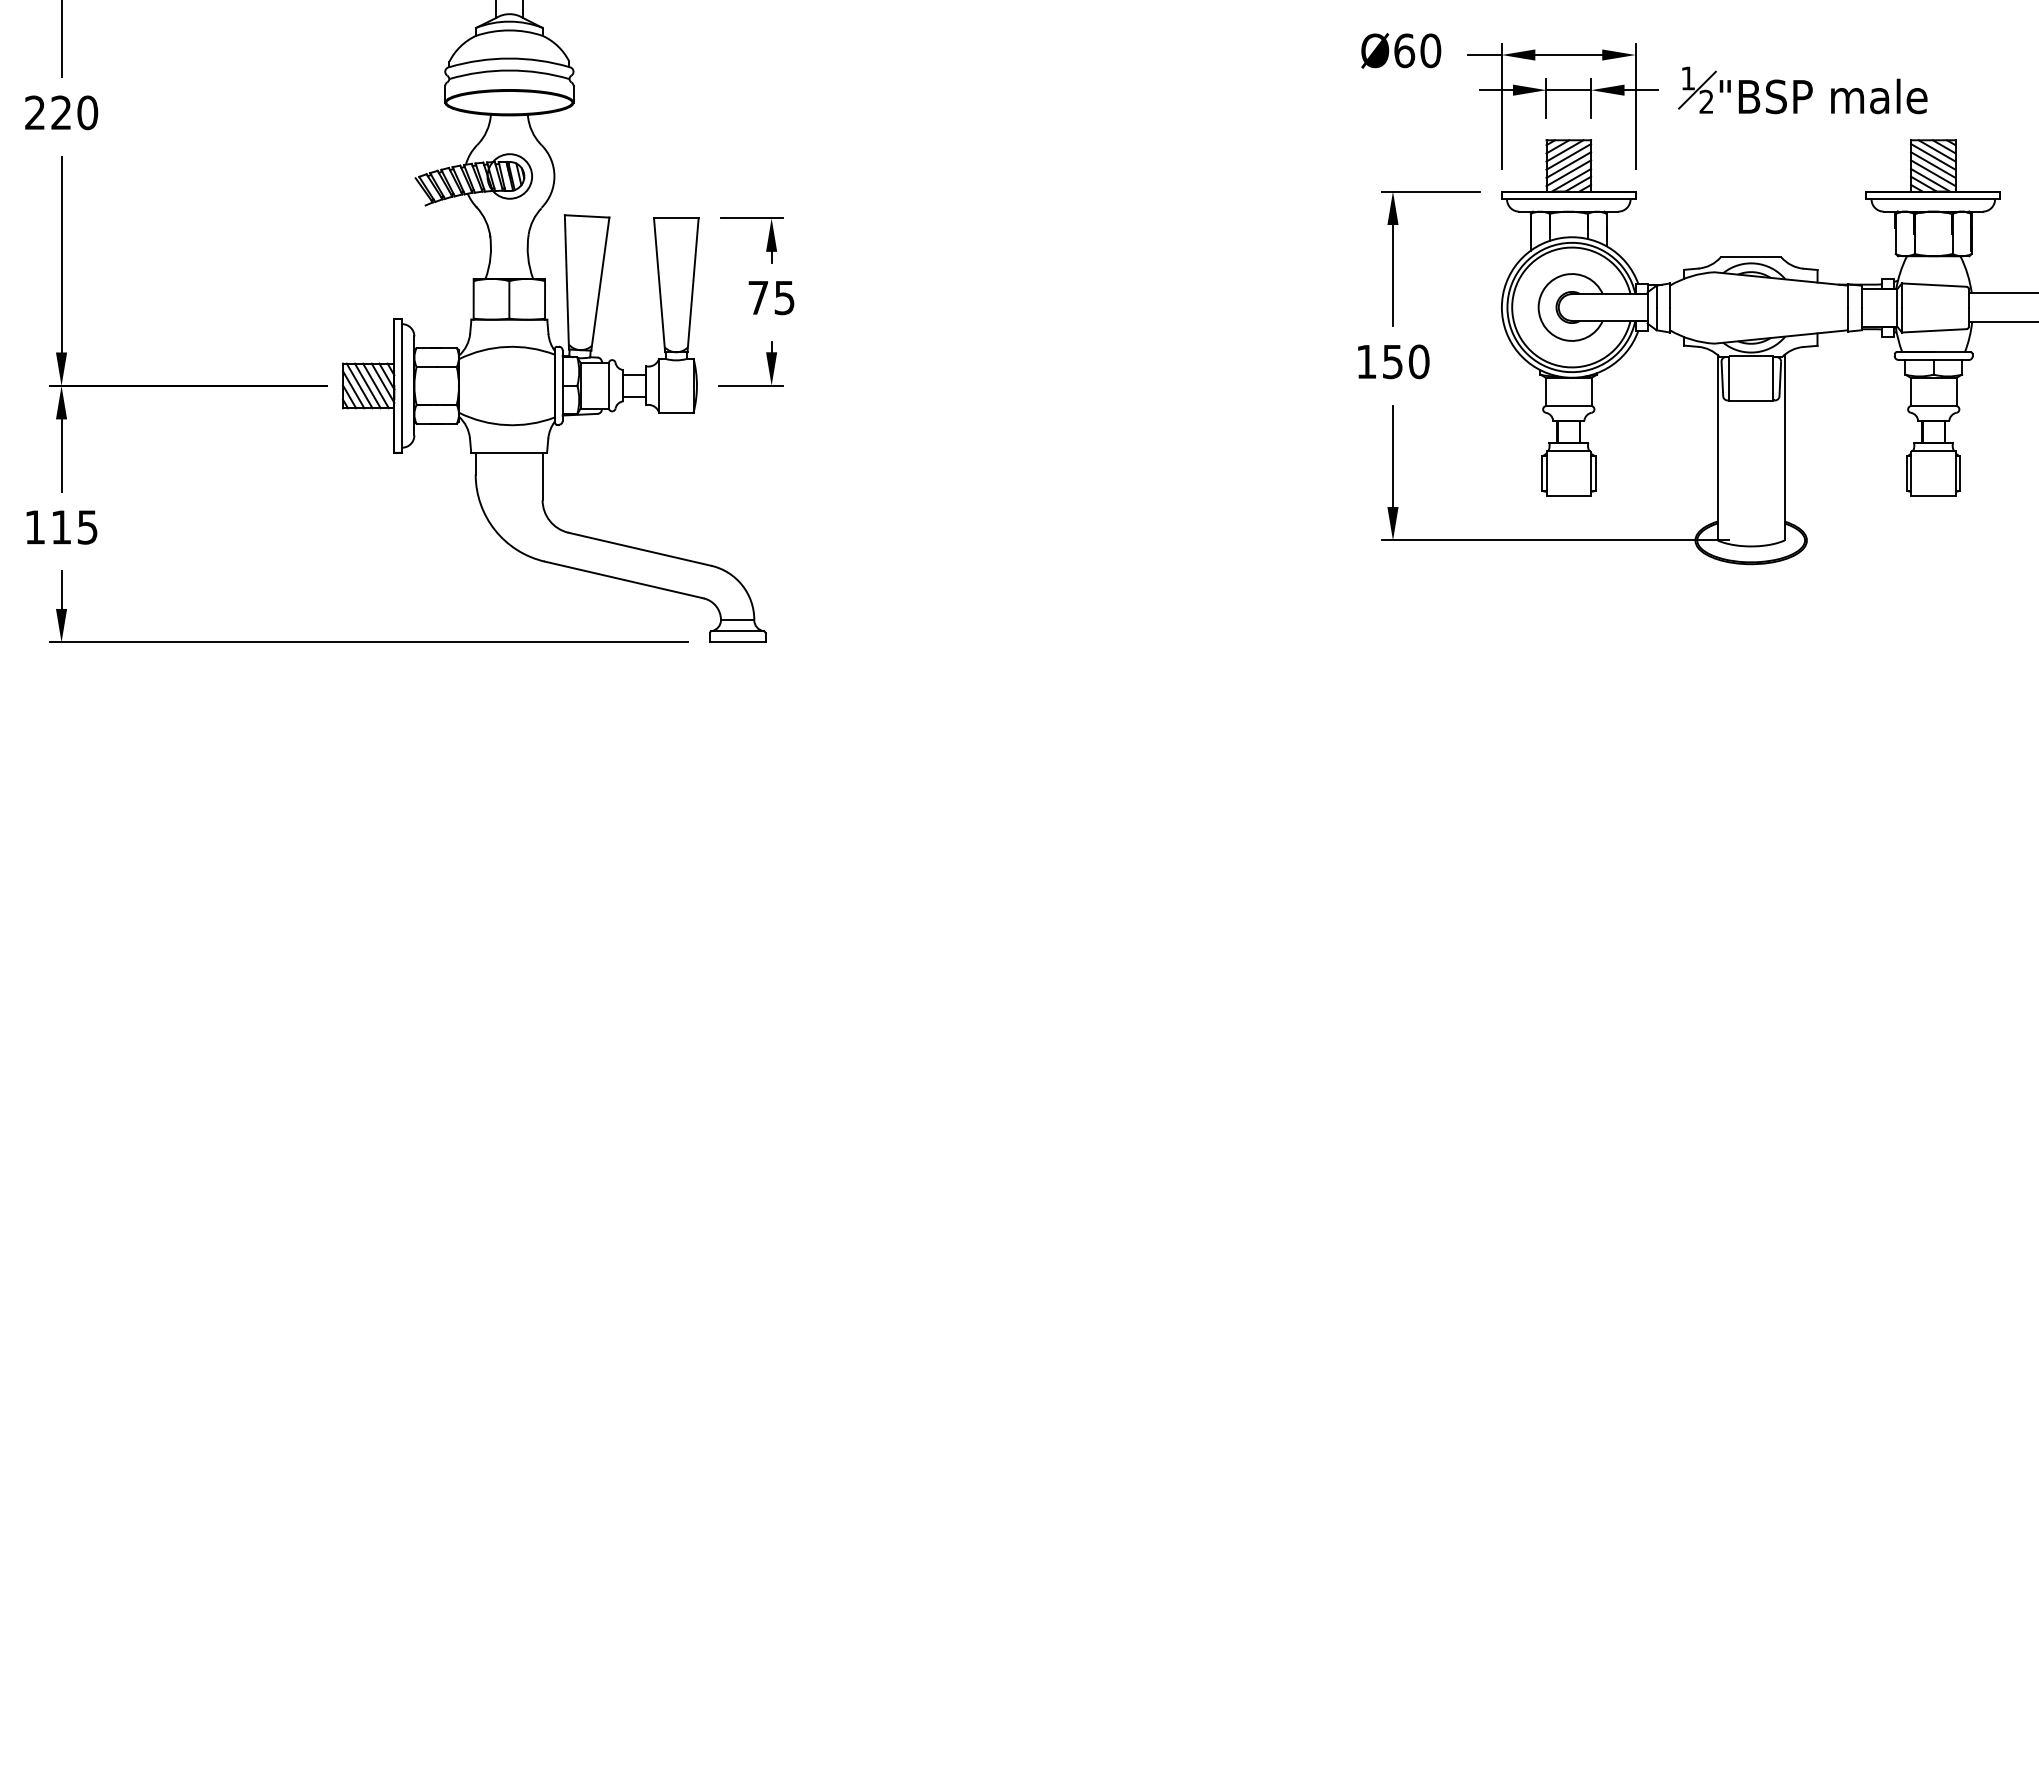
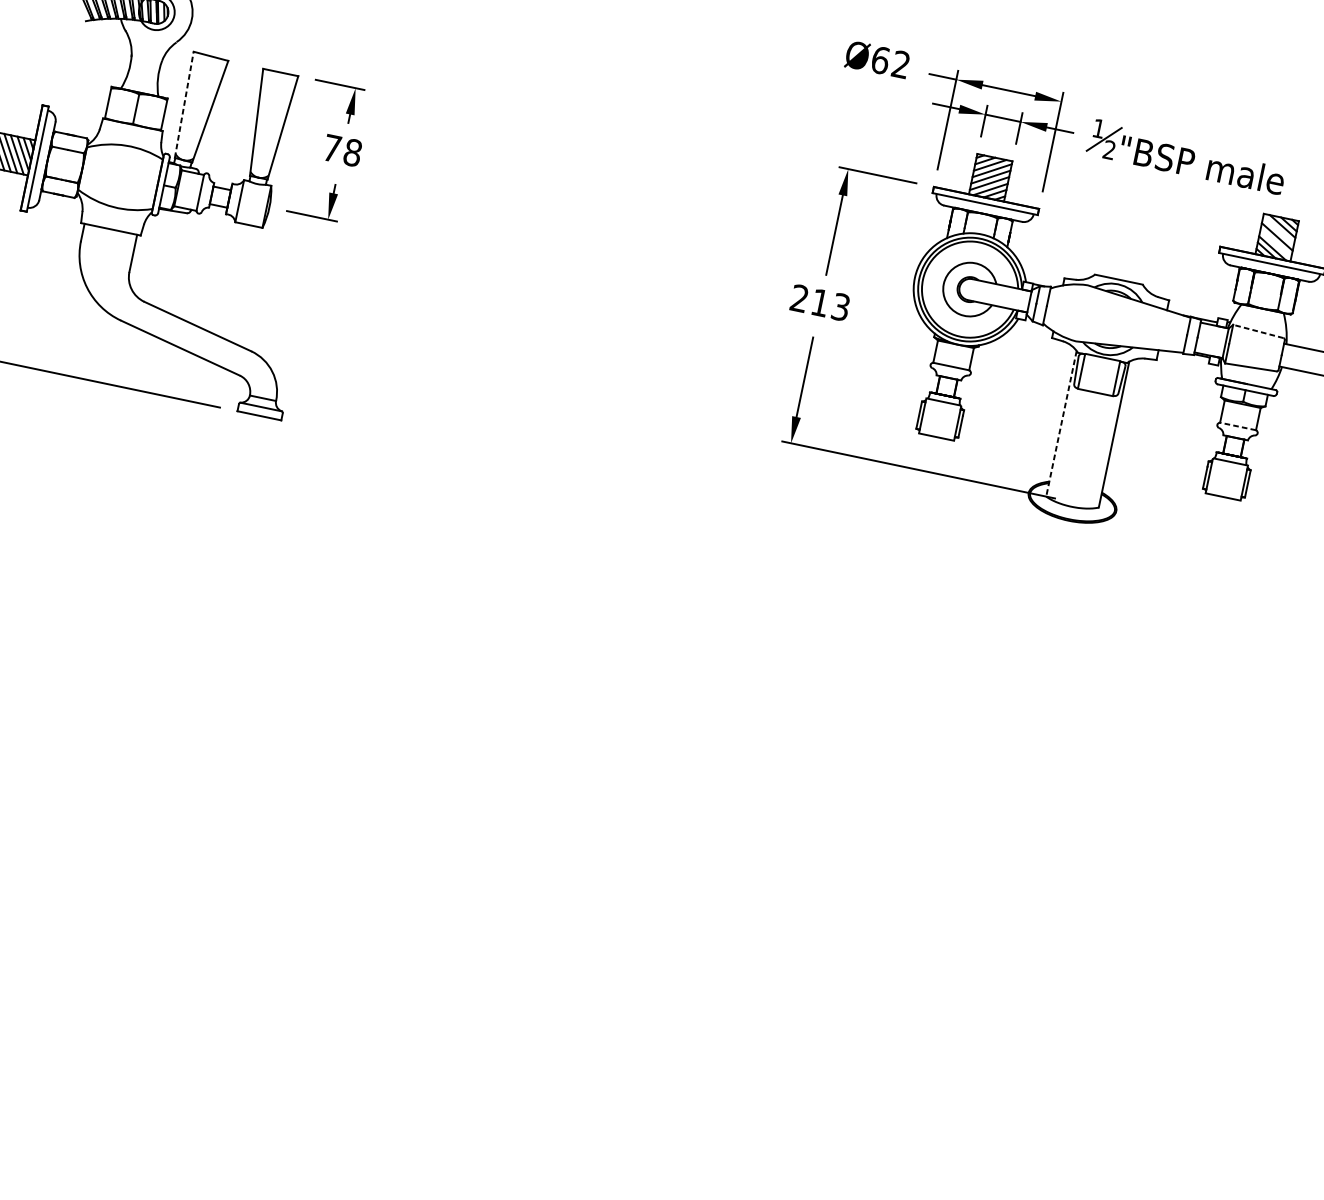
text: (1430, 50) -> (900, 64), Ø60 -> Ø62
line: (1933, 156) -> (1278, 230), removed
line: (1933, 173) -> (1276, 243), removed
line: (566, 281) -> (184, 104), solid -> dashed
line: (1933, 285) -> (1257, 331), solid -> dashed
text: (784, 297) -> (352, 152), 75 -> 78
text: (1392, 361) -> (820, 302), 150 -> 213
line: (1933, 406) -> (1237, 426), solid -> dashed
line: (1717, 447) -> (1061, 423), solid -> dashed

